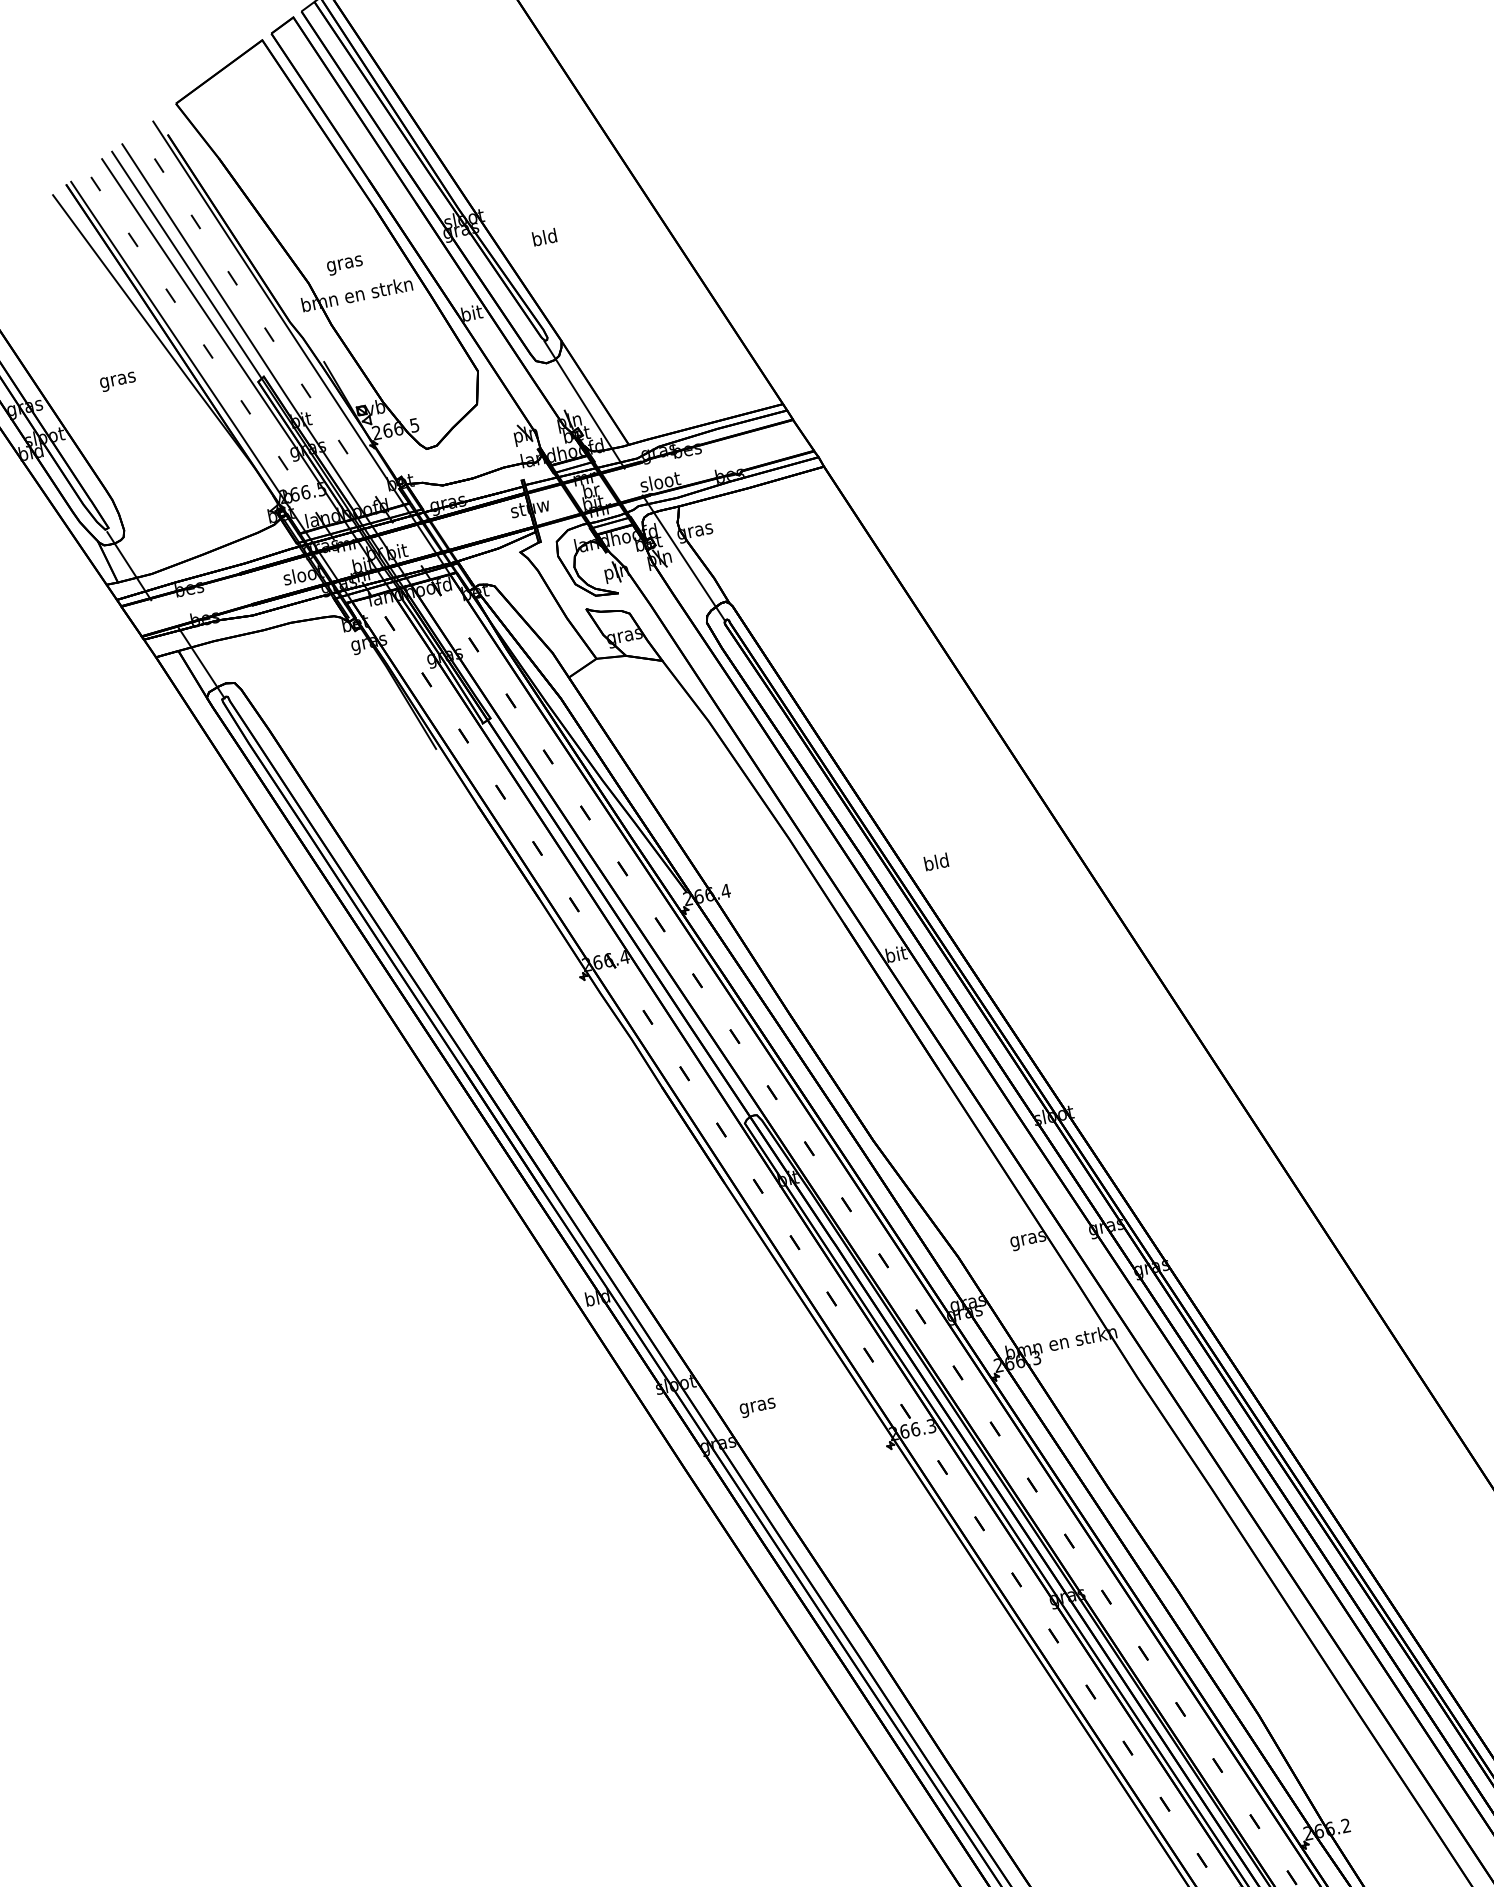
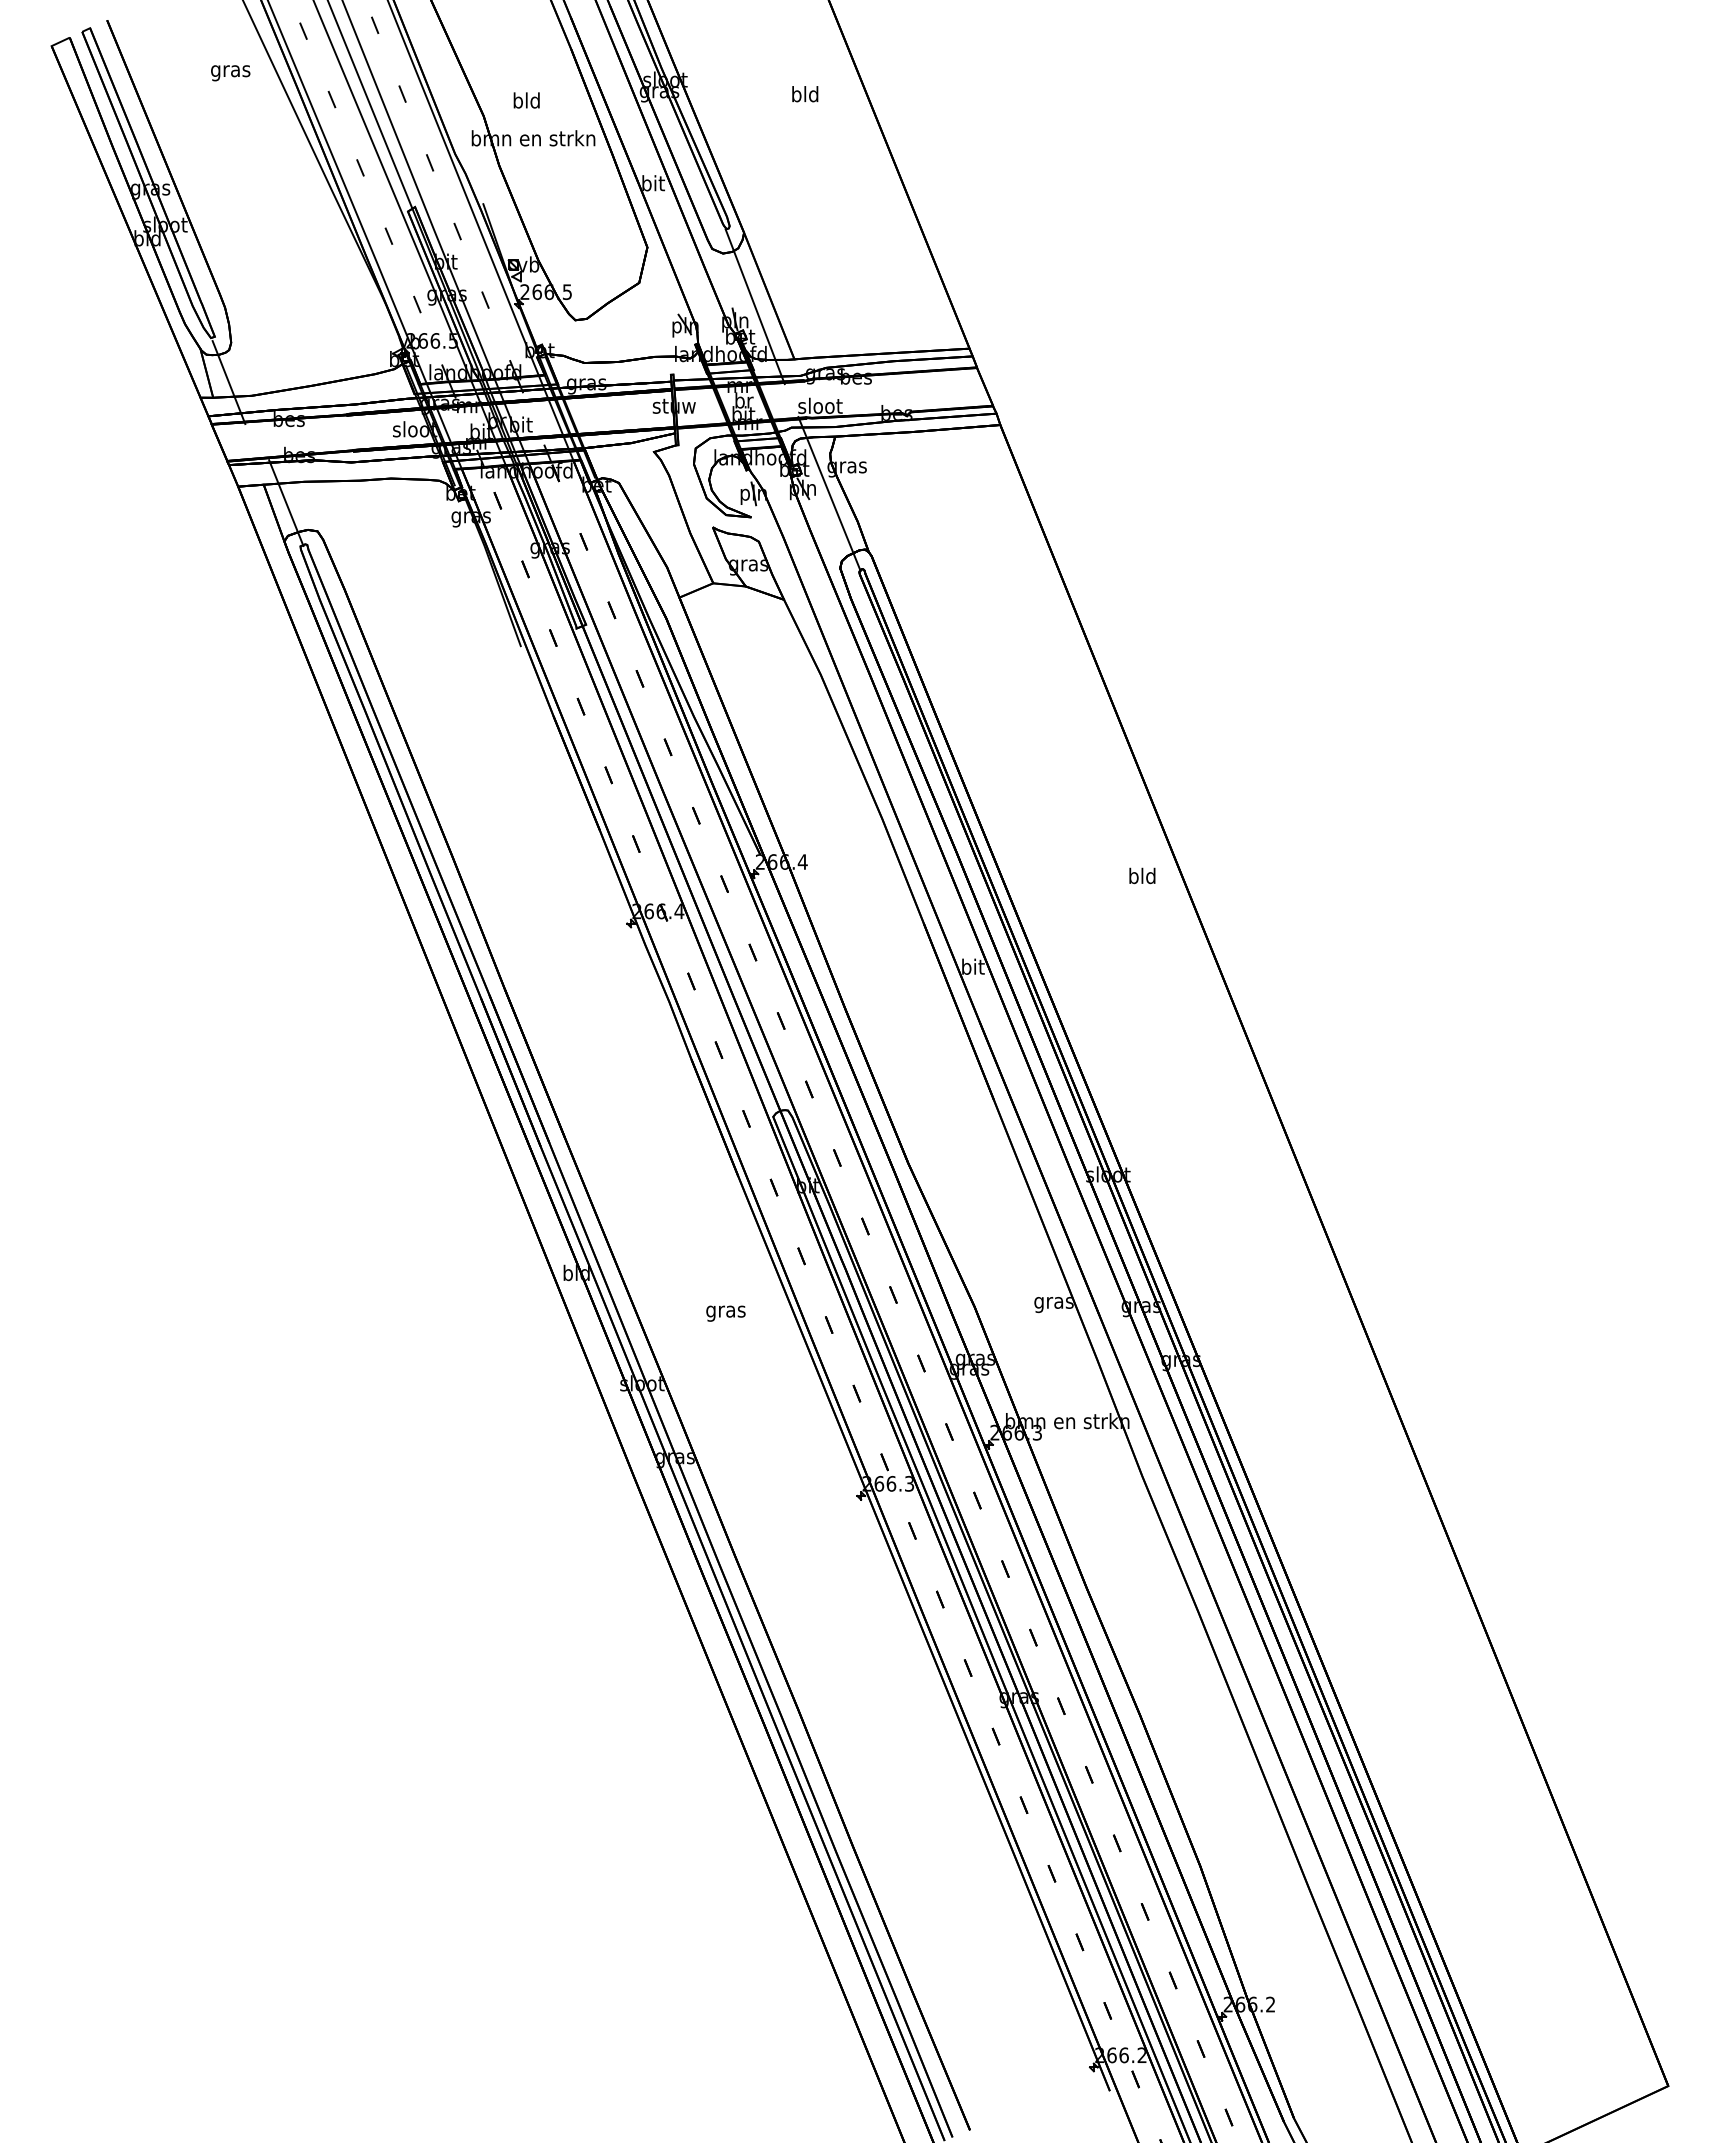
text: (544, 237) -> (805, 94), moved
text: (344, 263) -> (526, 102), gras -> bld
text: (118, 382) -> (230, 73), moved
text: (936, 861) -> (1142, 875), moved
text: (757, 1407) -> (725, 1313), moved

